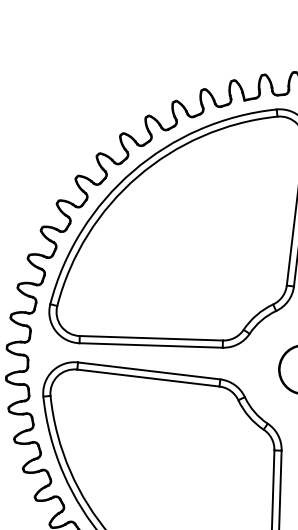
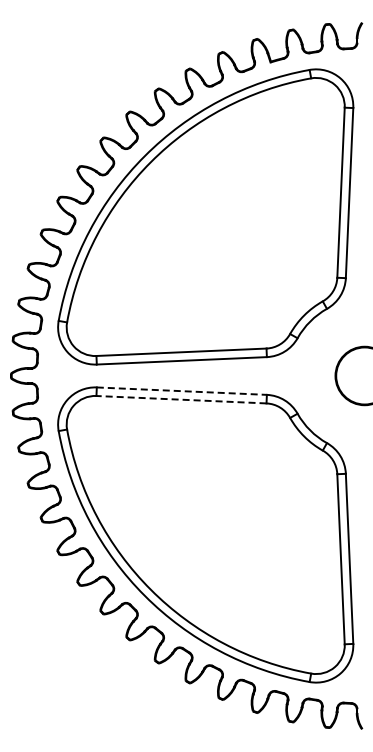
line: (149, 371) -> (182, 391), solid -> dashed
line: (147, 377) -> (180, 399), solid -> dashed

